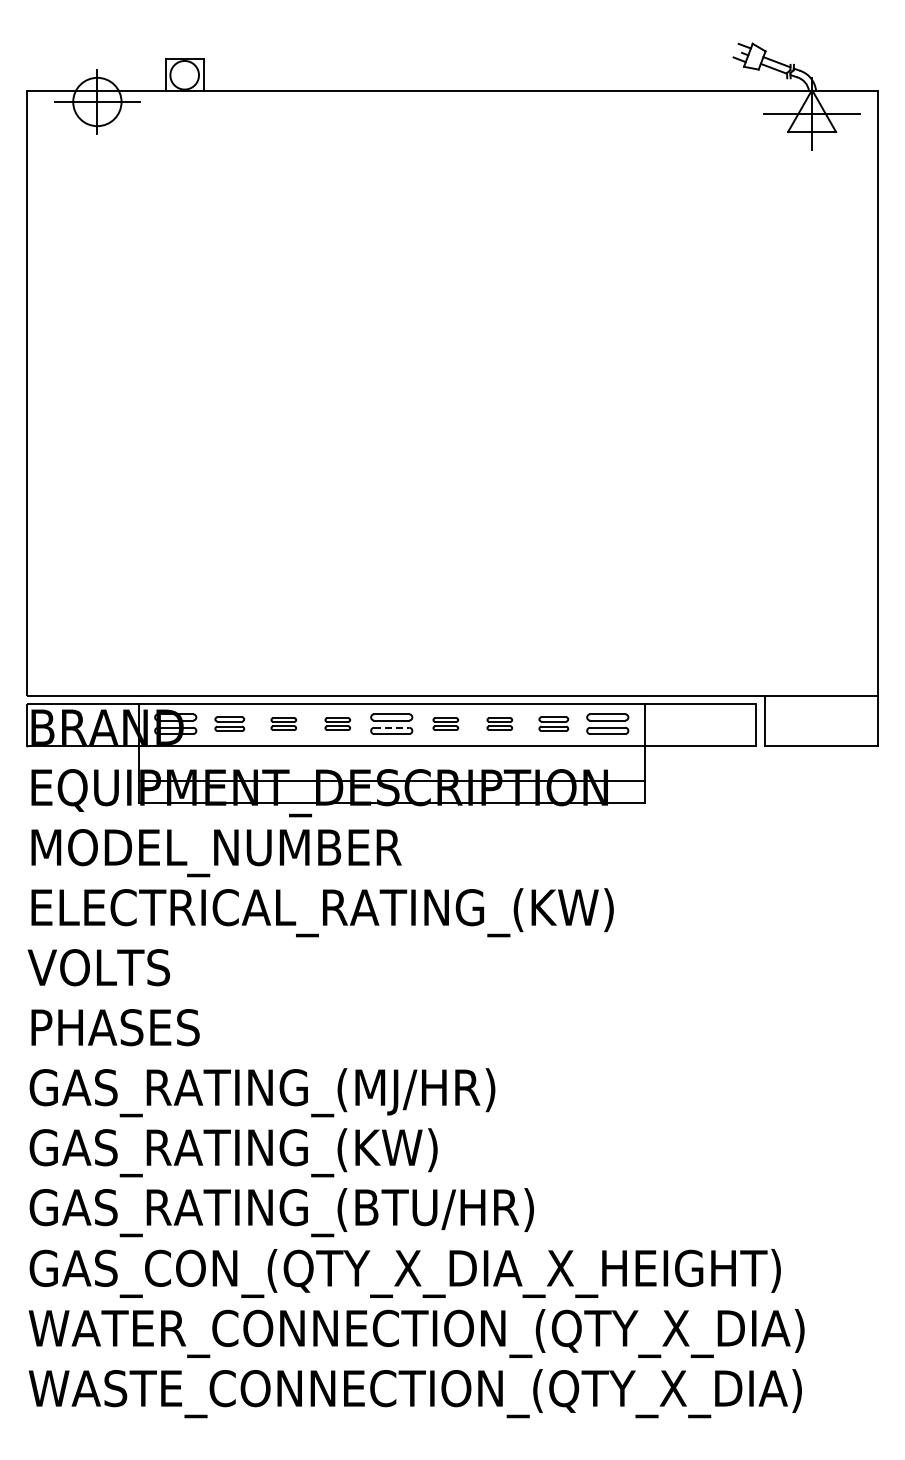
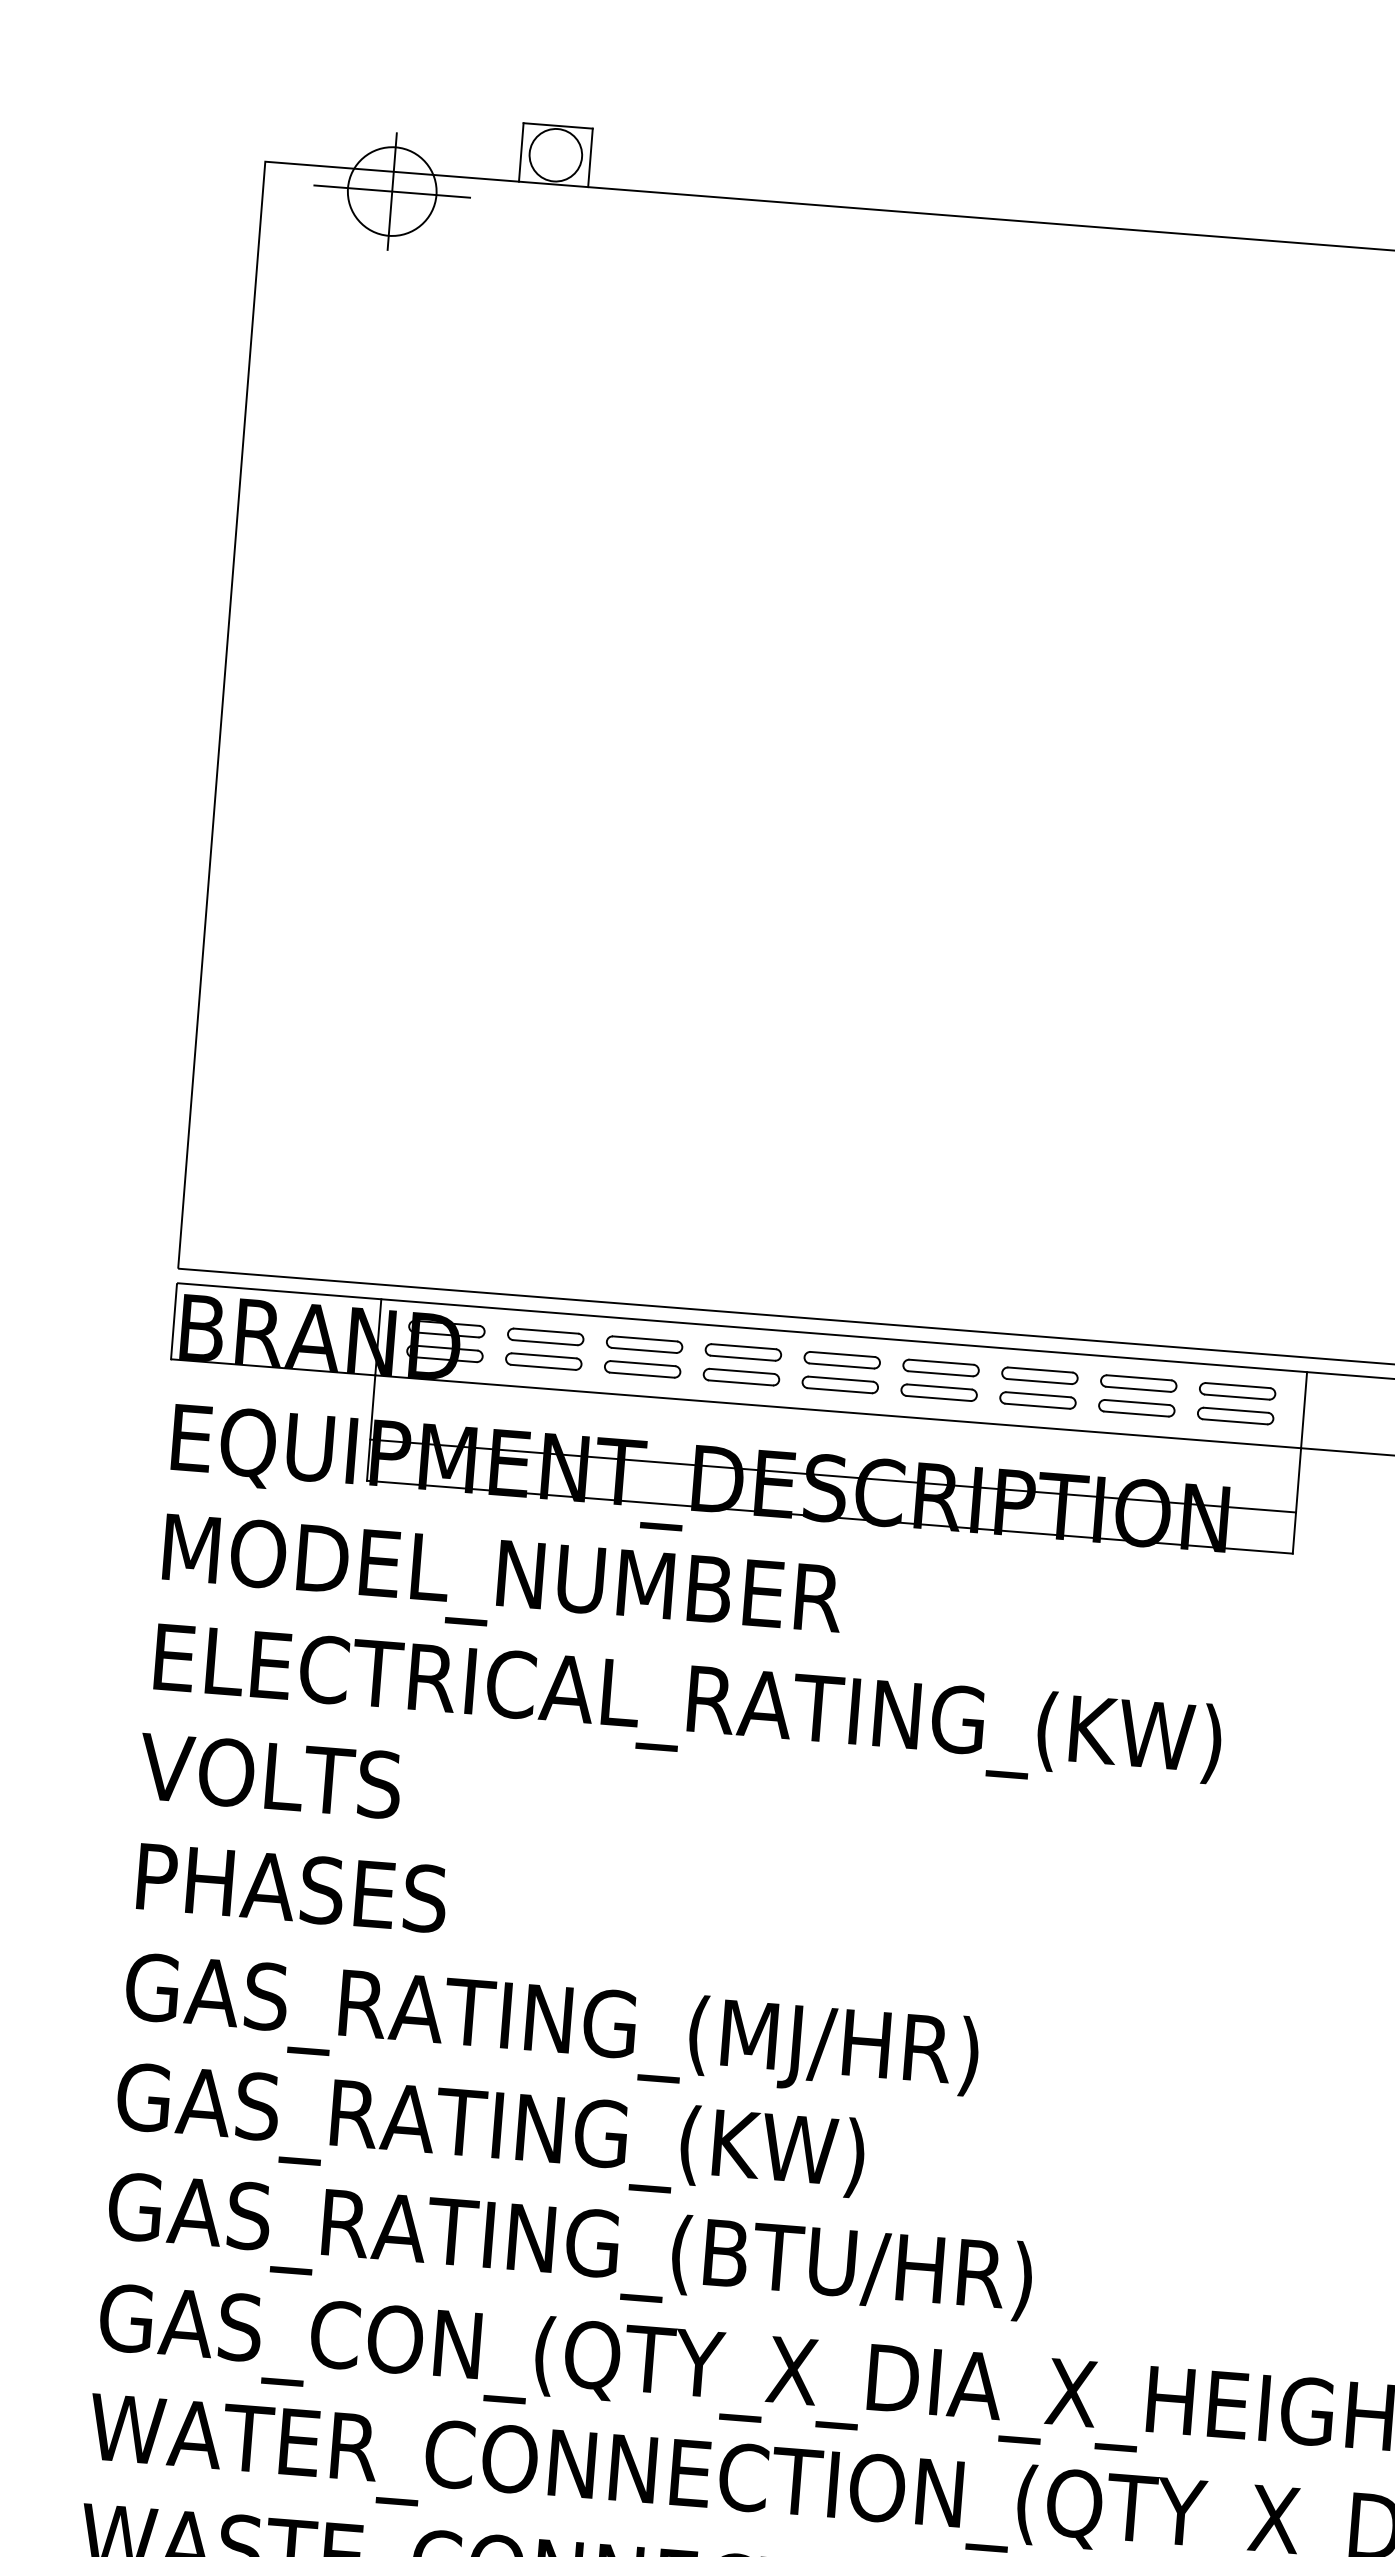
part: (229, 723) -> (544, 1347), size x1.43
part: (283, 723) -> (643, 1355), size x1.67
part: (337, 723) -> (742, 1363), size x1.67
part: (445, 723) -> (939, 1379), size x1.67
part: (499, 723) -> (1038, 1386), size x1.67
part: (553, 723) -> (1137, 1394), size x1.43
line: (391, 727) -> (840, 1378), dashed -> solid

